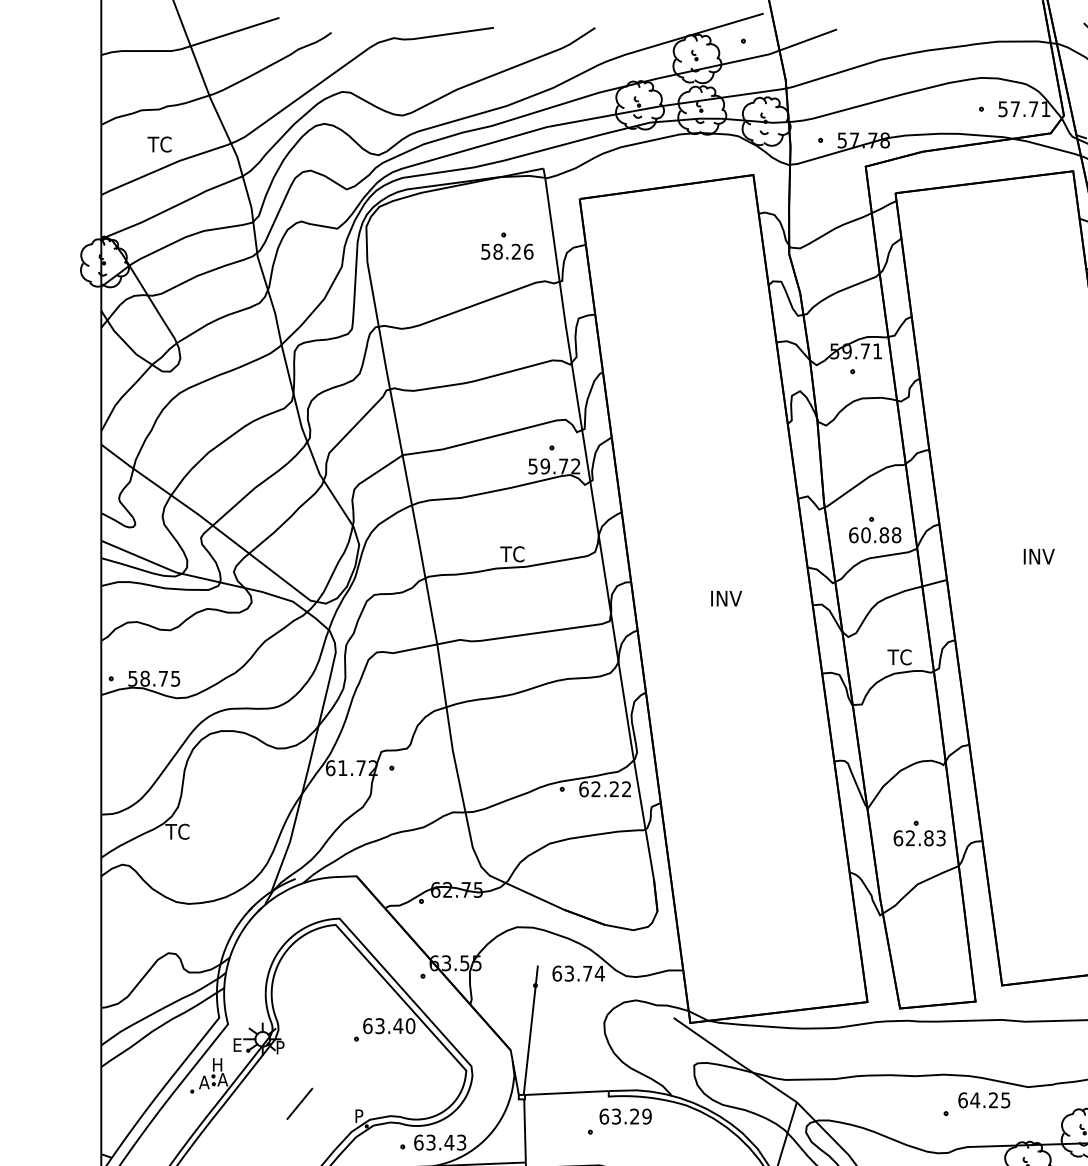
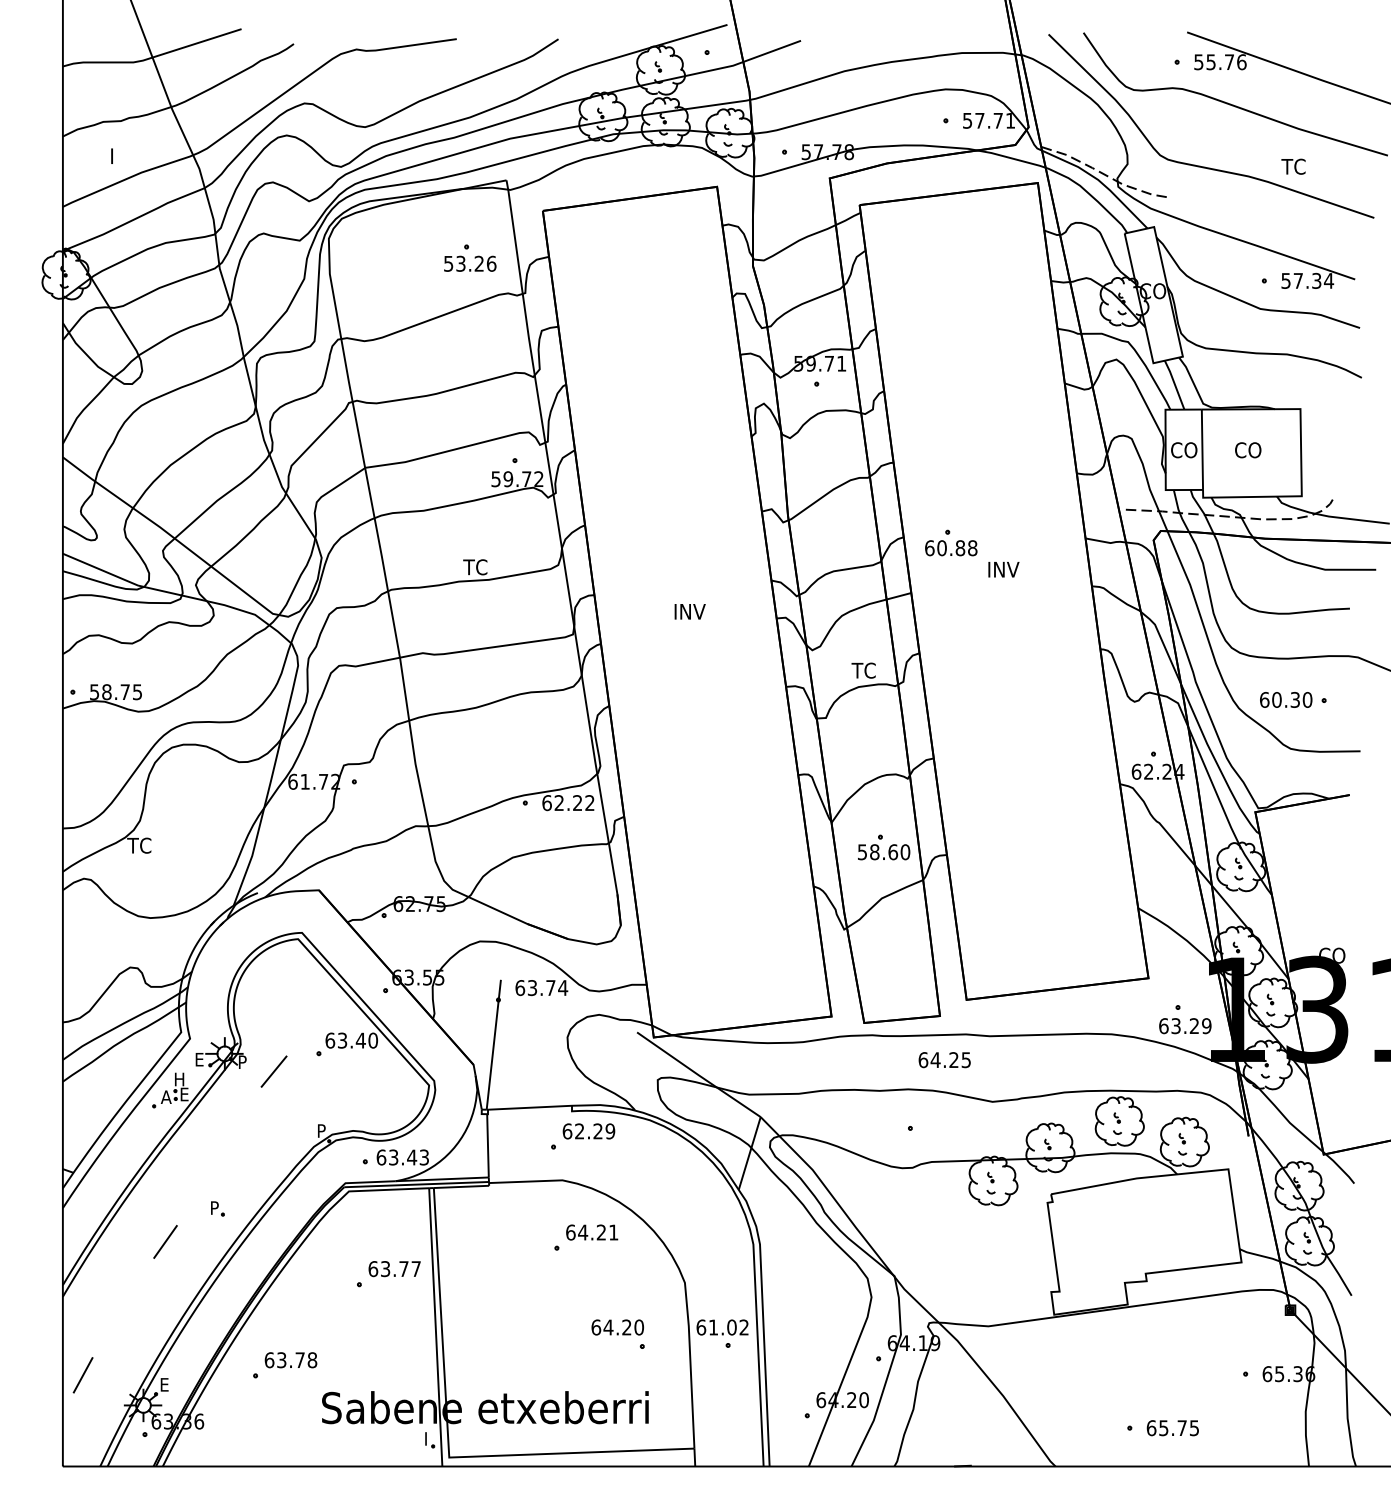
text: (159, 144) -> (121, 156), TC -> I
text: (497, 251) -> (460, 263), 58.26 -> 53.26
part: (875, 529) -> (951, 542), moved
text: (919, 838) -> (883, 852), 62.83 -> 58.60
text: (222, 1079) -> (184, 1094), A -> E
text: (984, 1100) -> (944, 1060), moved
line: (299, 1103) -> (273, 1071), moved
text: (616, 1116) -> (579, 1131), 63.29 -> 62.29

